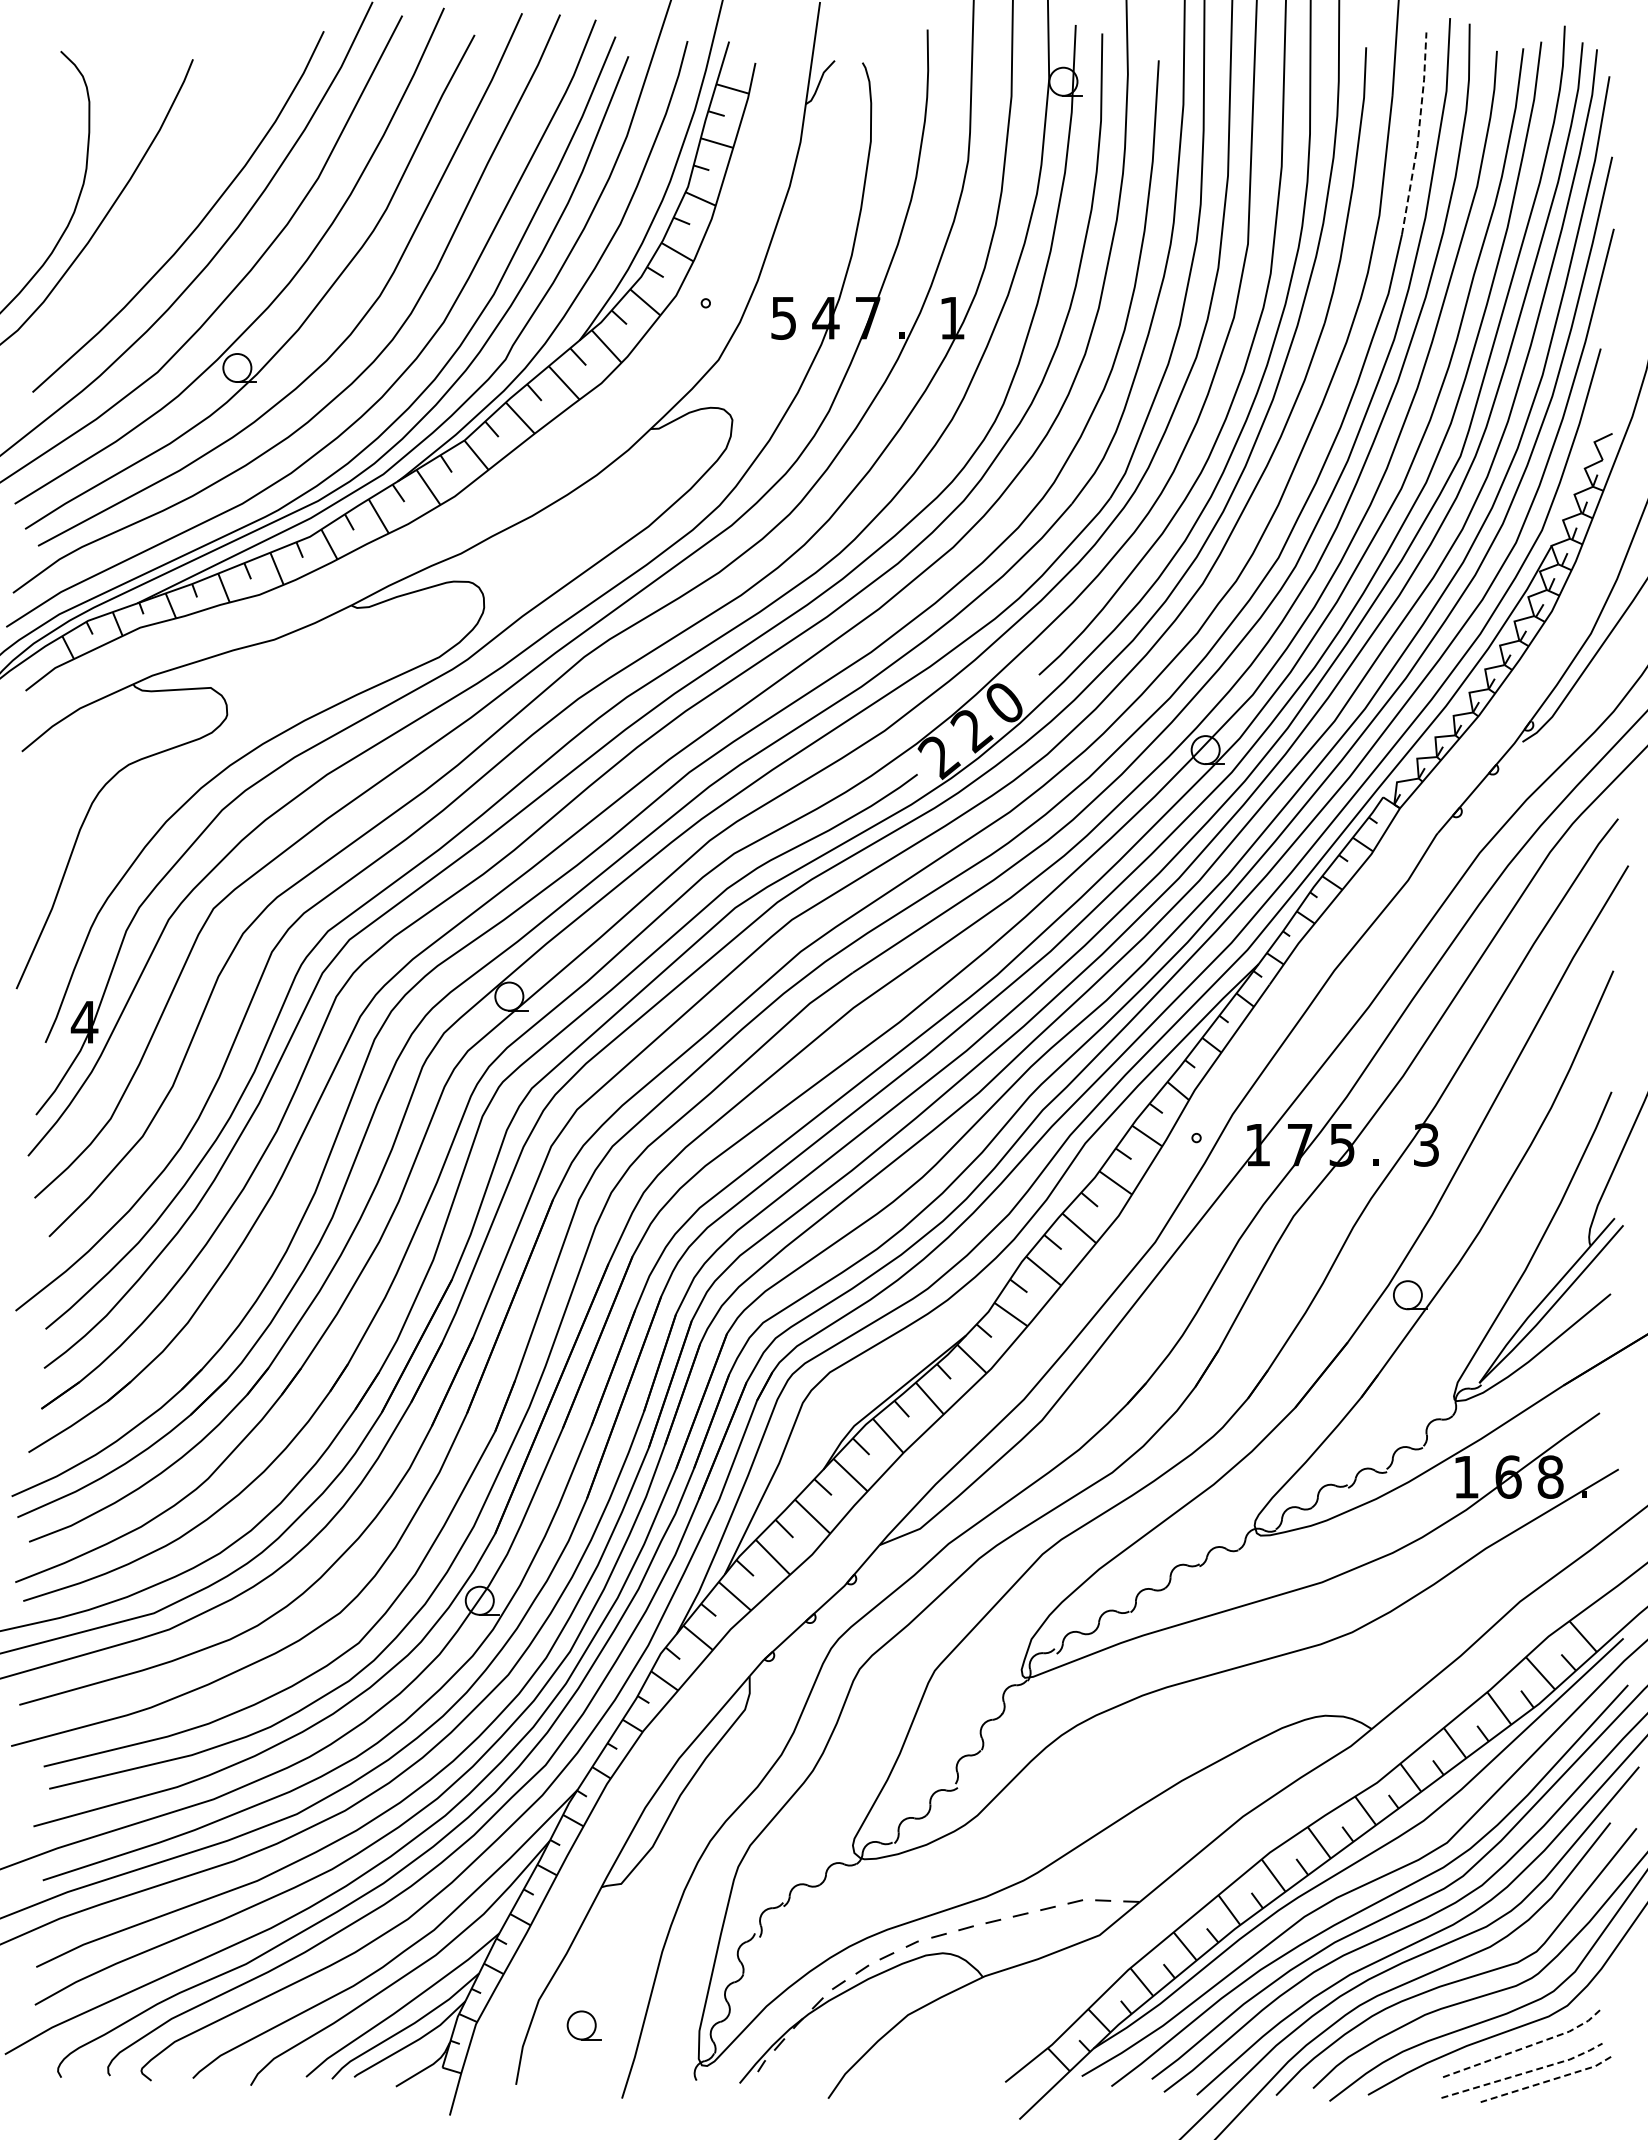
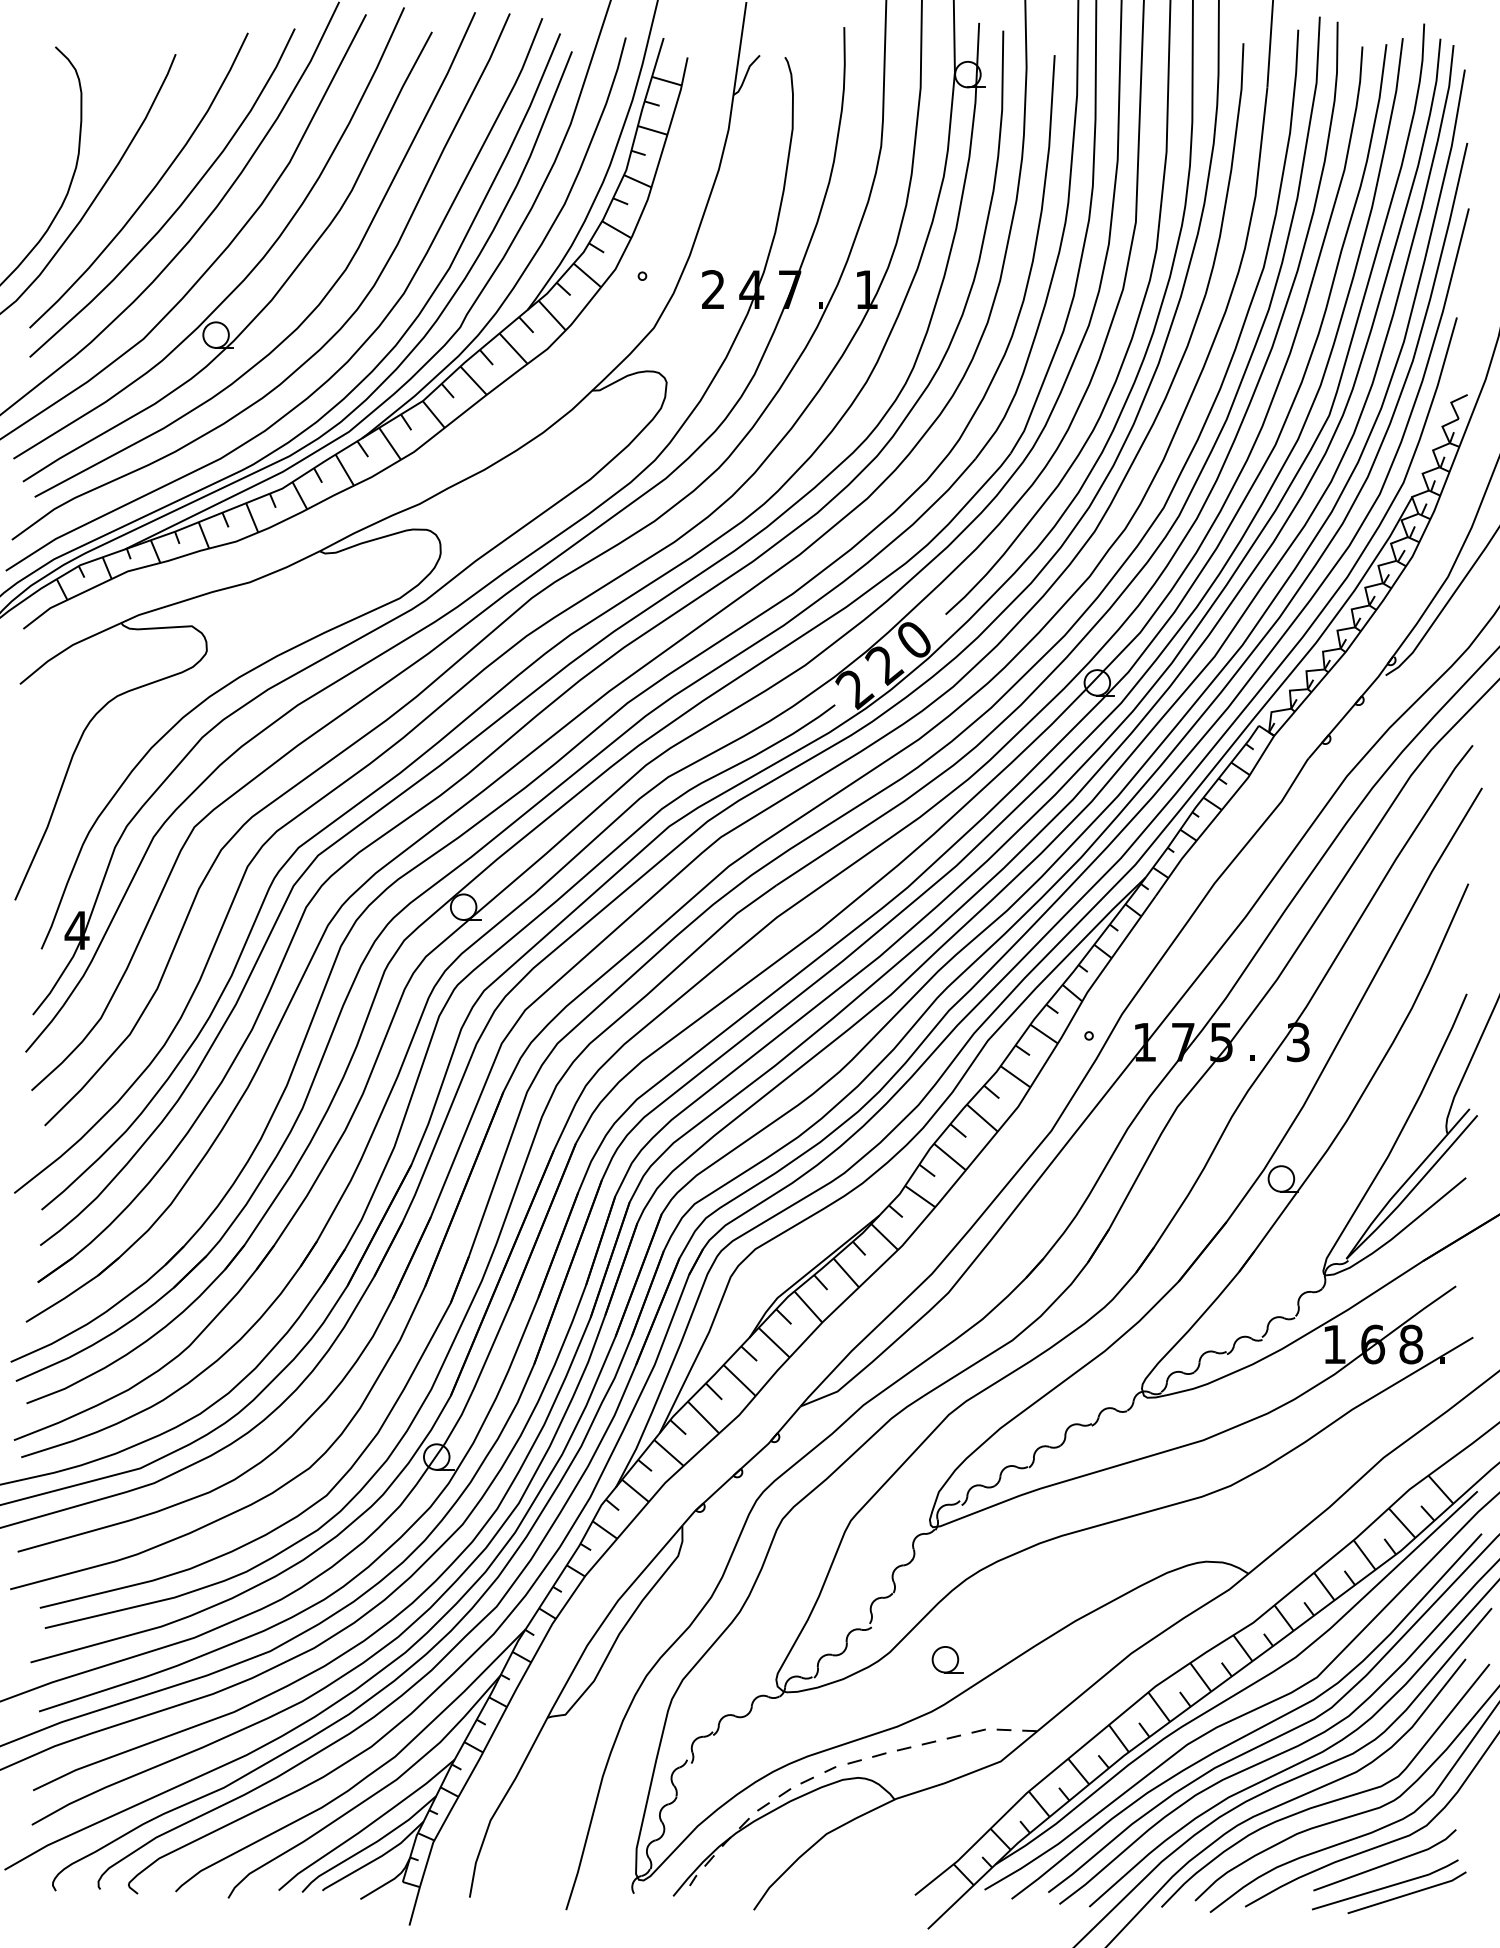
line: (1418, 134) -> (1291, 122), dashed -> solid
curve: (165, 209) -> (150, 190), added
text: (783, 317) -> (713, 289), 5 -> 2
part: (583, 2025) -> (947, 1659), moved
line: (1525, 2047) -> (1388, 1863), dashed -> solid
line: (1524, 2073) -> (1387, 1887), dashed -> solid
line: (1547, 2081) -> (1408, 1894), dashed -> solid

